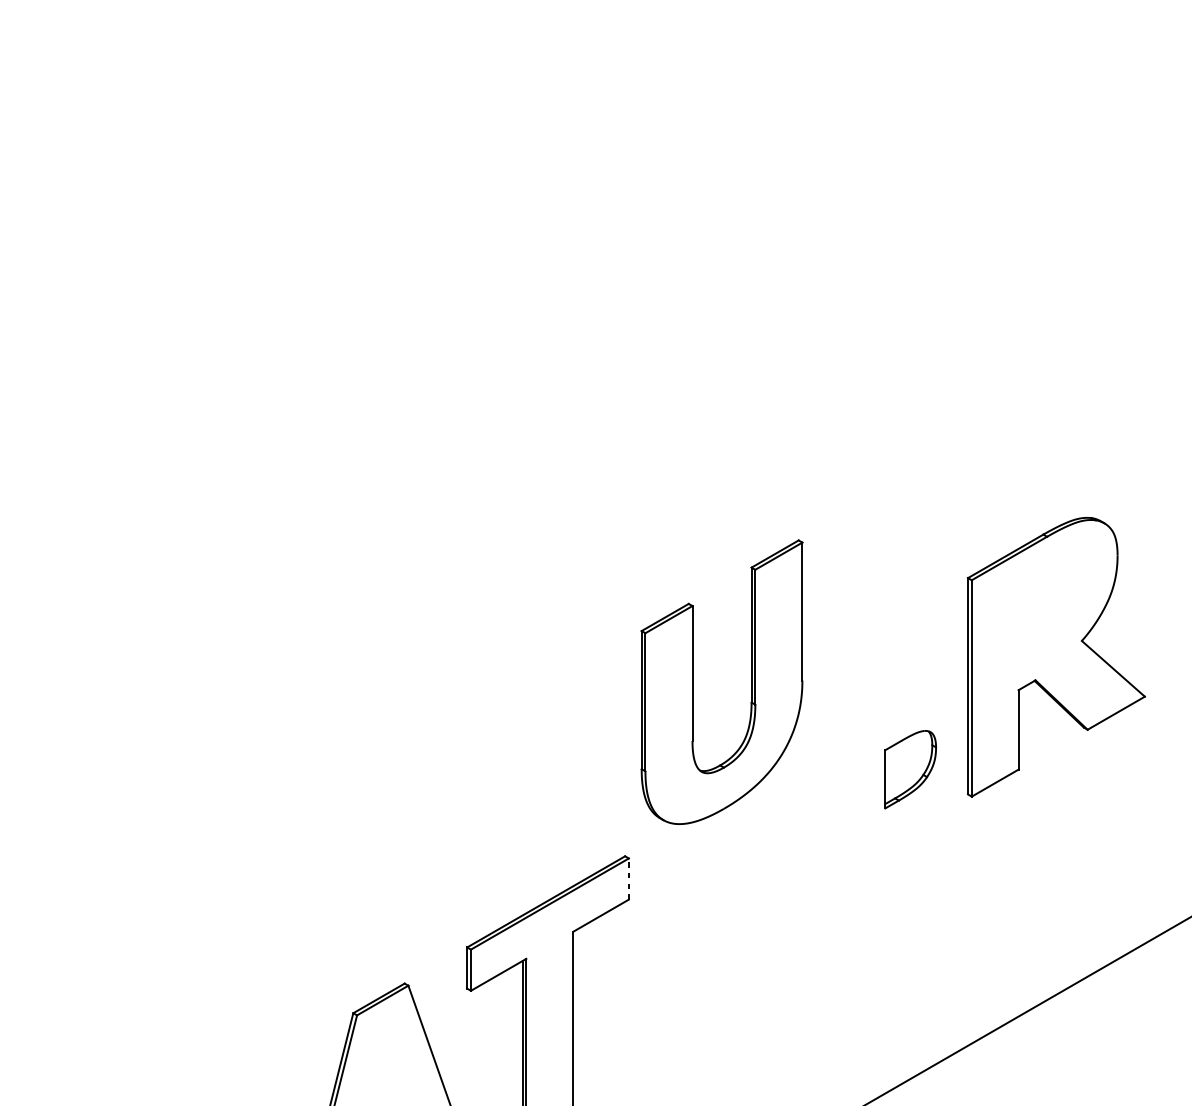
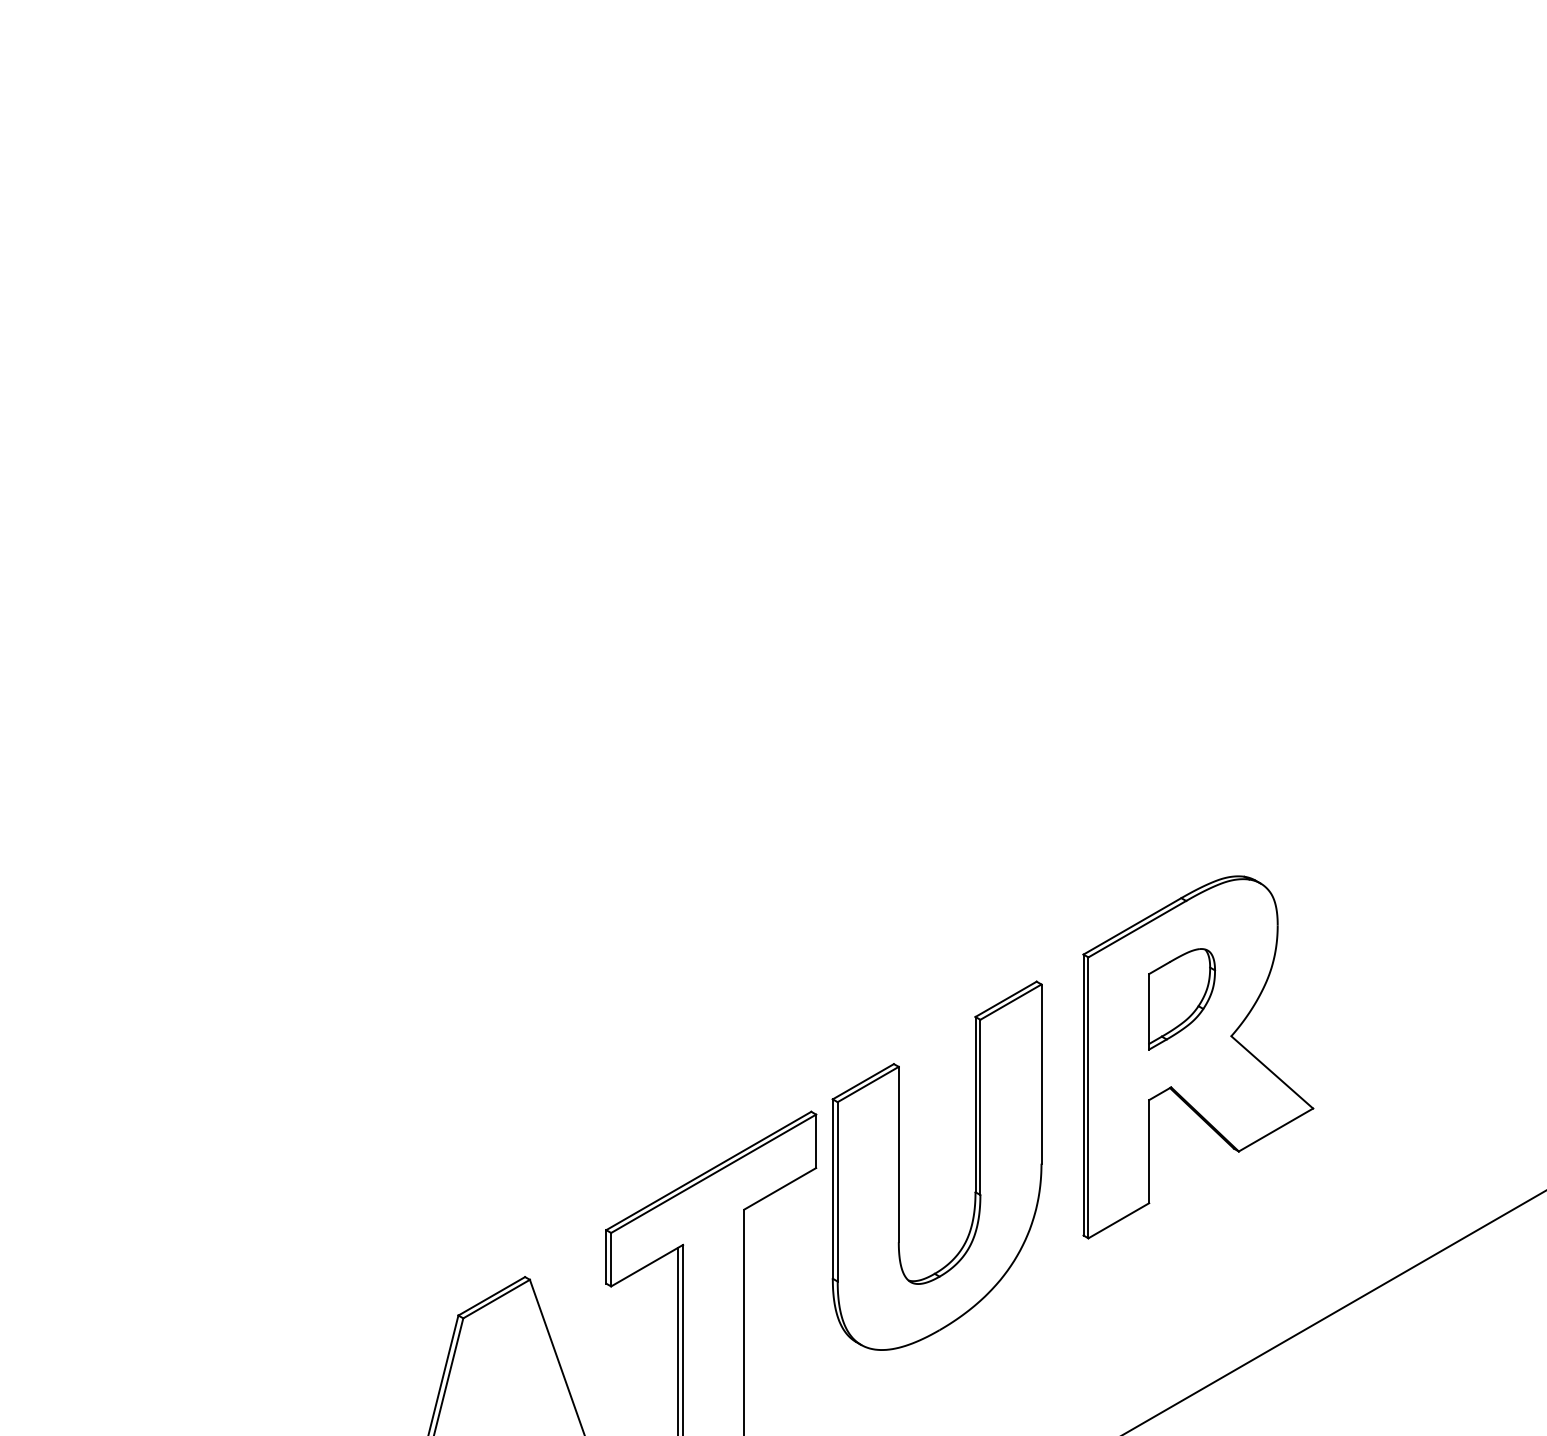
part: (1056, 657) -> (1198, 1057), moved
part: (693, 682) -> (899, 1165), moved
line: (629, 879) -> (816, 1141), dashed -> solid

